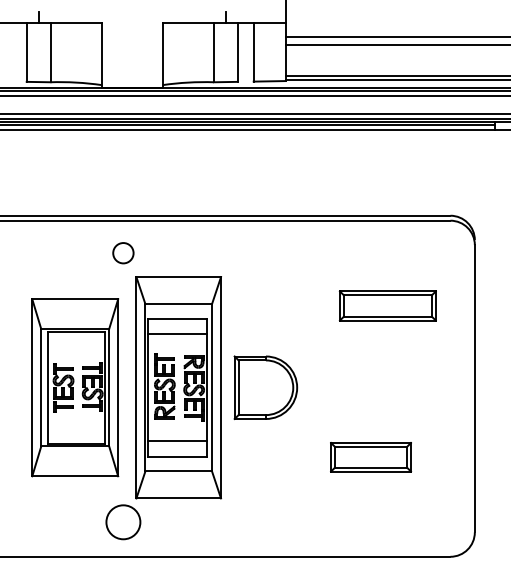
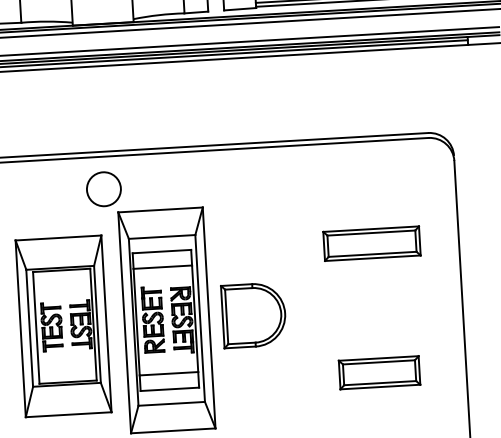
circle: (123, 253) -> (104, 189), size x1.67
part: (387, 305) -> (371, 243), moved
part: (371, 457) -> (380, 372), moved

